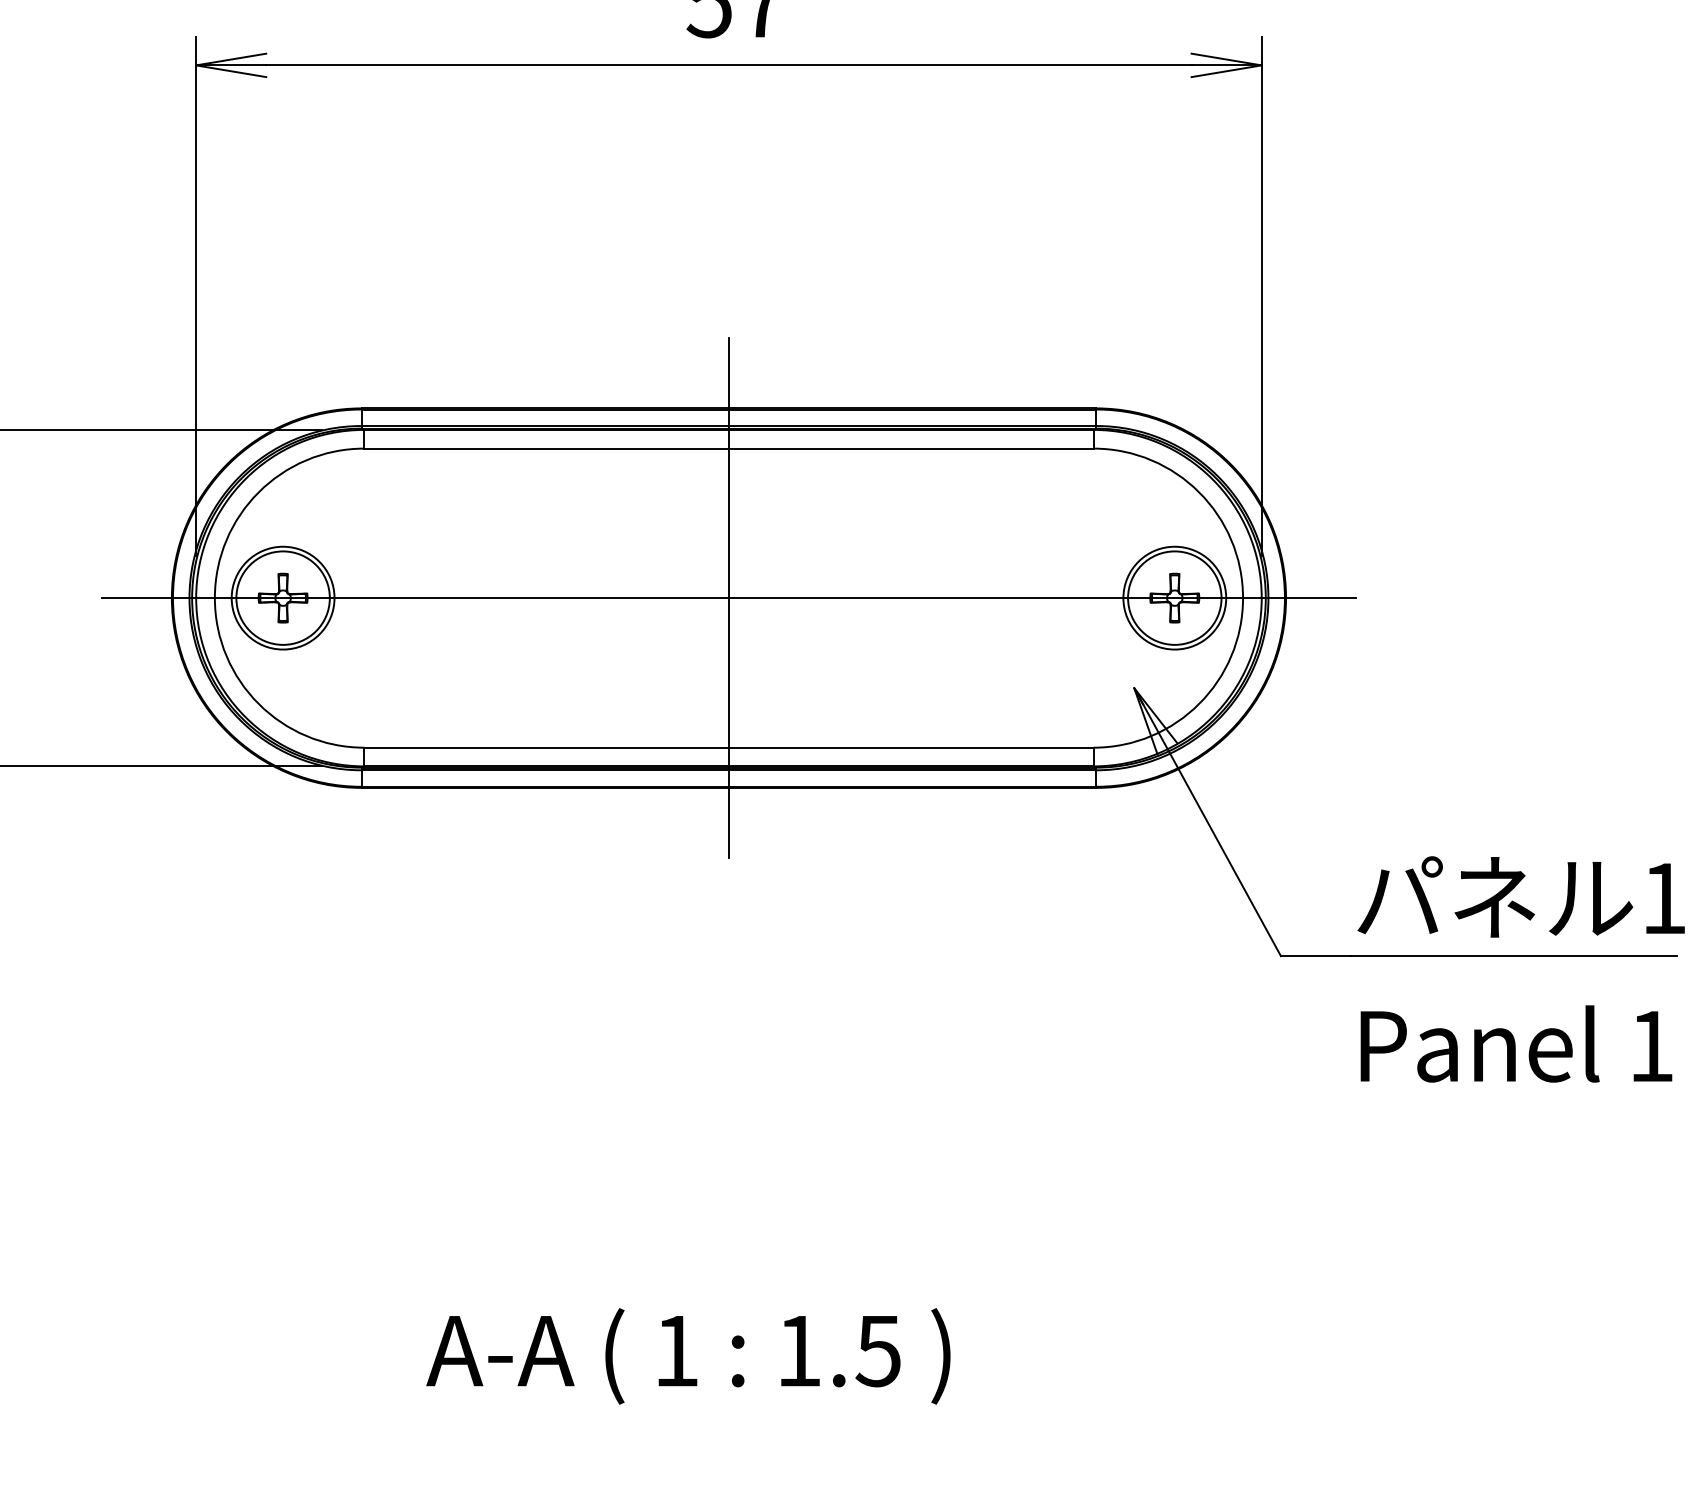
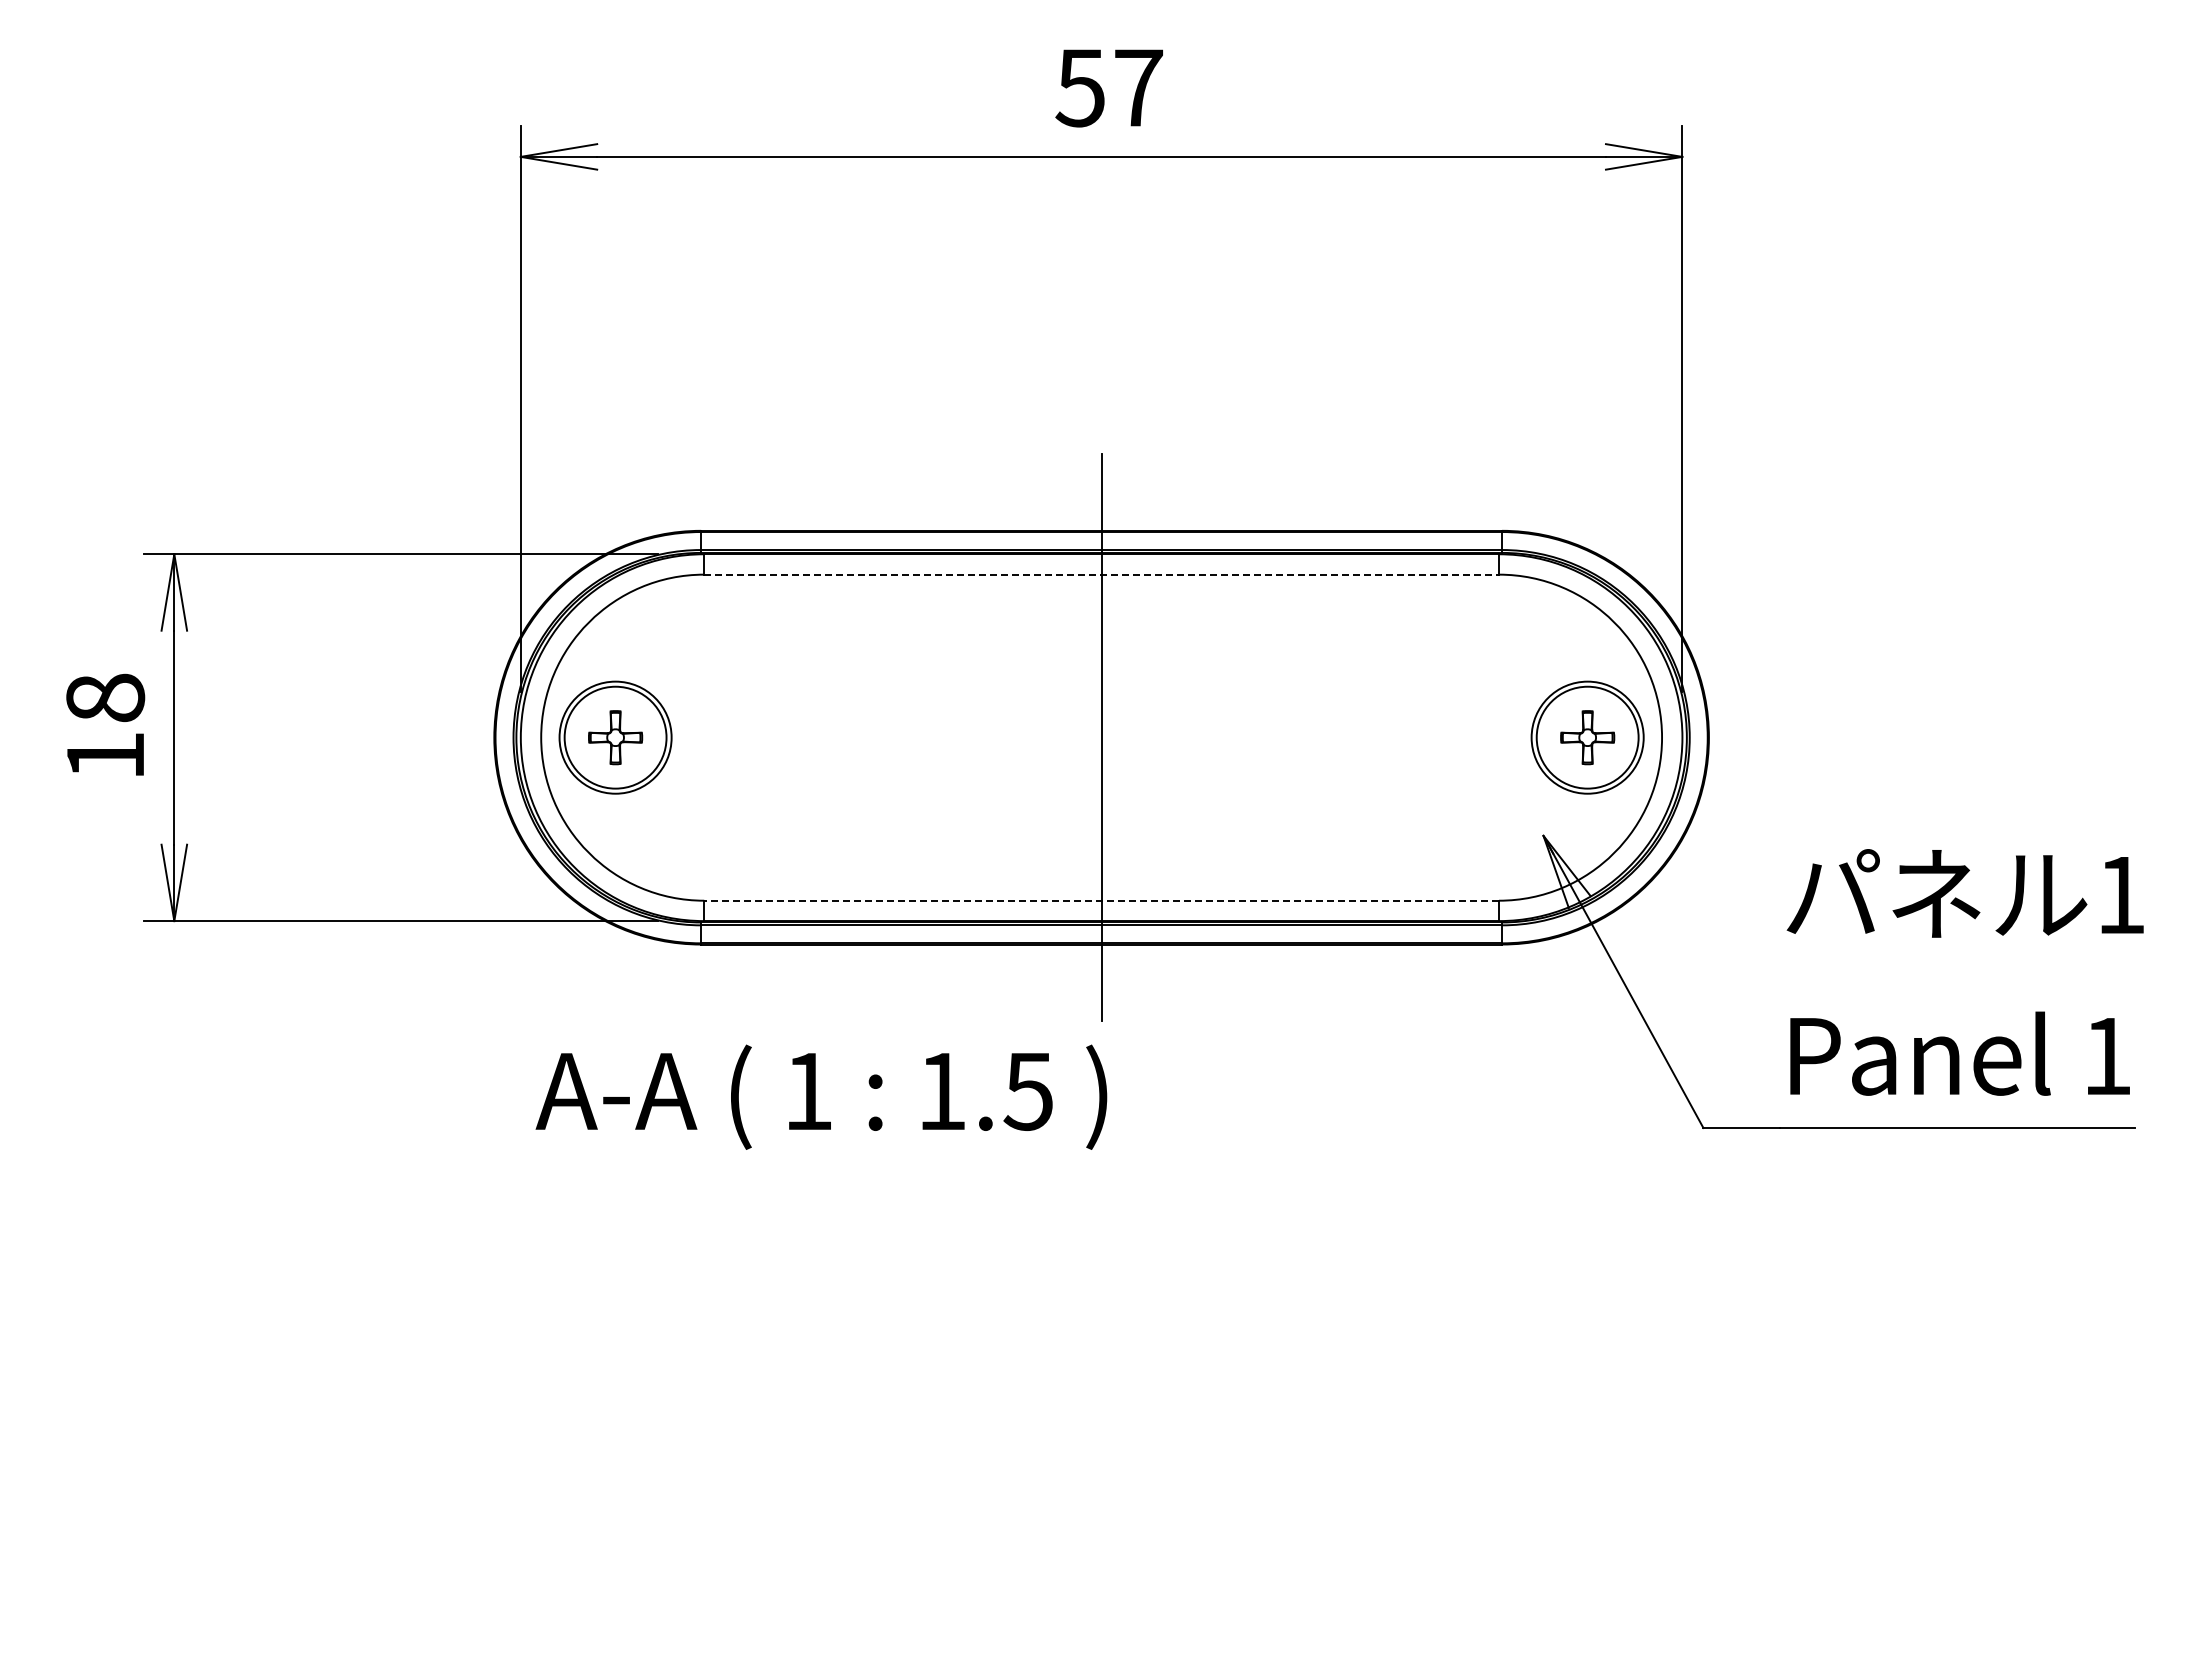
line: (729, 448) -> (1102, 574), solid -> dashed
line: (728, 597) -> (1101, 737), removed
line: (728, 747) -> (1101, 900), solid -> dashed
text: (1520, 969) -> (1964, 972), moved
text: (688, 1355) -> (821, 1096), moved

